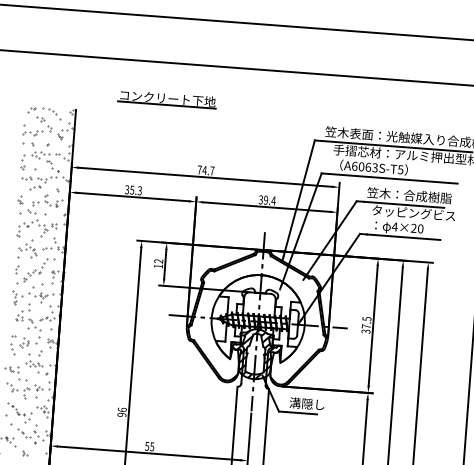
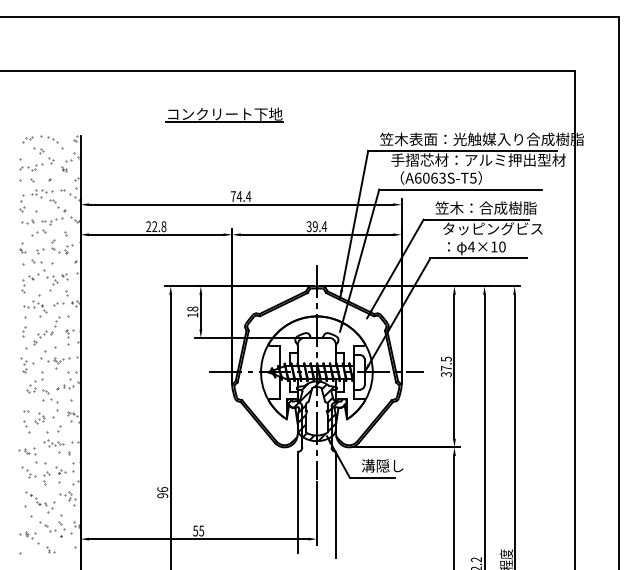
part: (167, 98) -> (224, 114), moved
text: (212, 170) -> (248, 196), 74.7 -> 74.4
text: (133, 190) -> (156, 226), 35.3 -> 22.8
text: (414, 228) -> (494, 246), 4×20 -> 4×10
text: (158, 260) -> (192, 308), 12 -> 18

